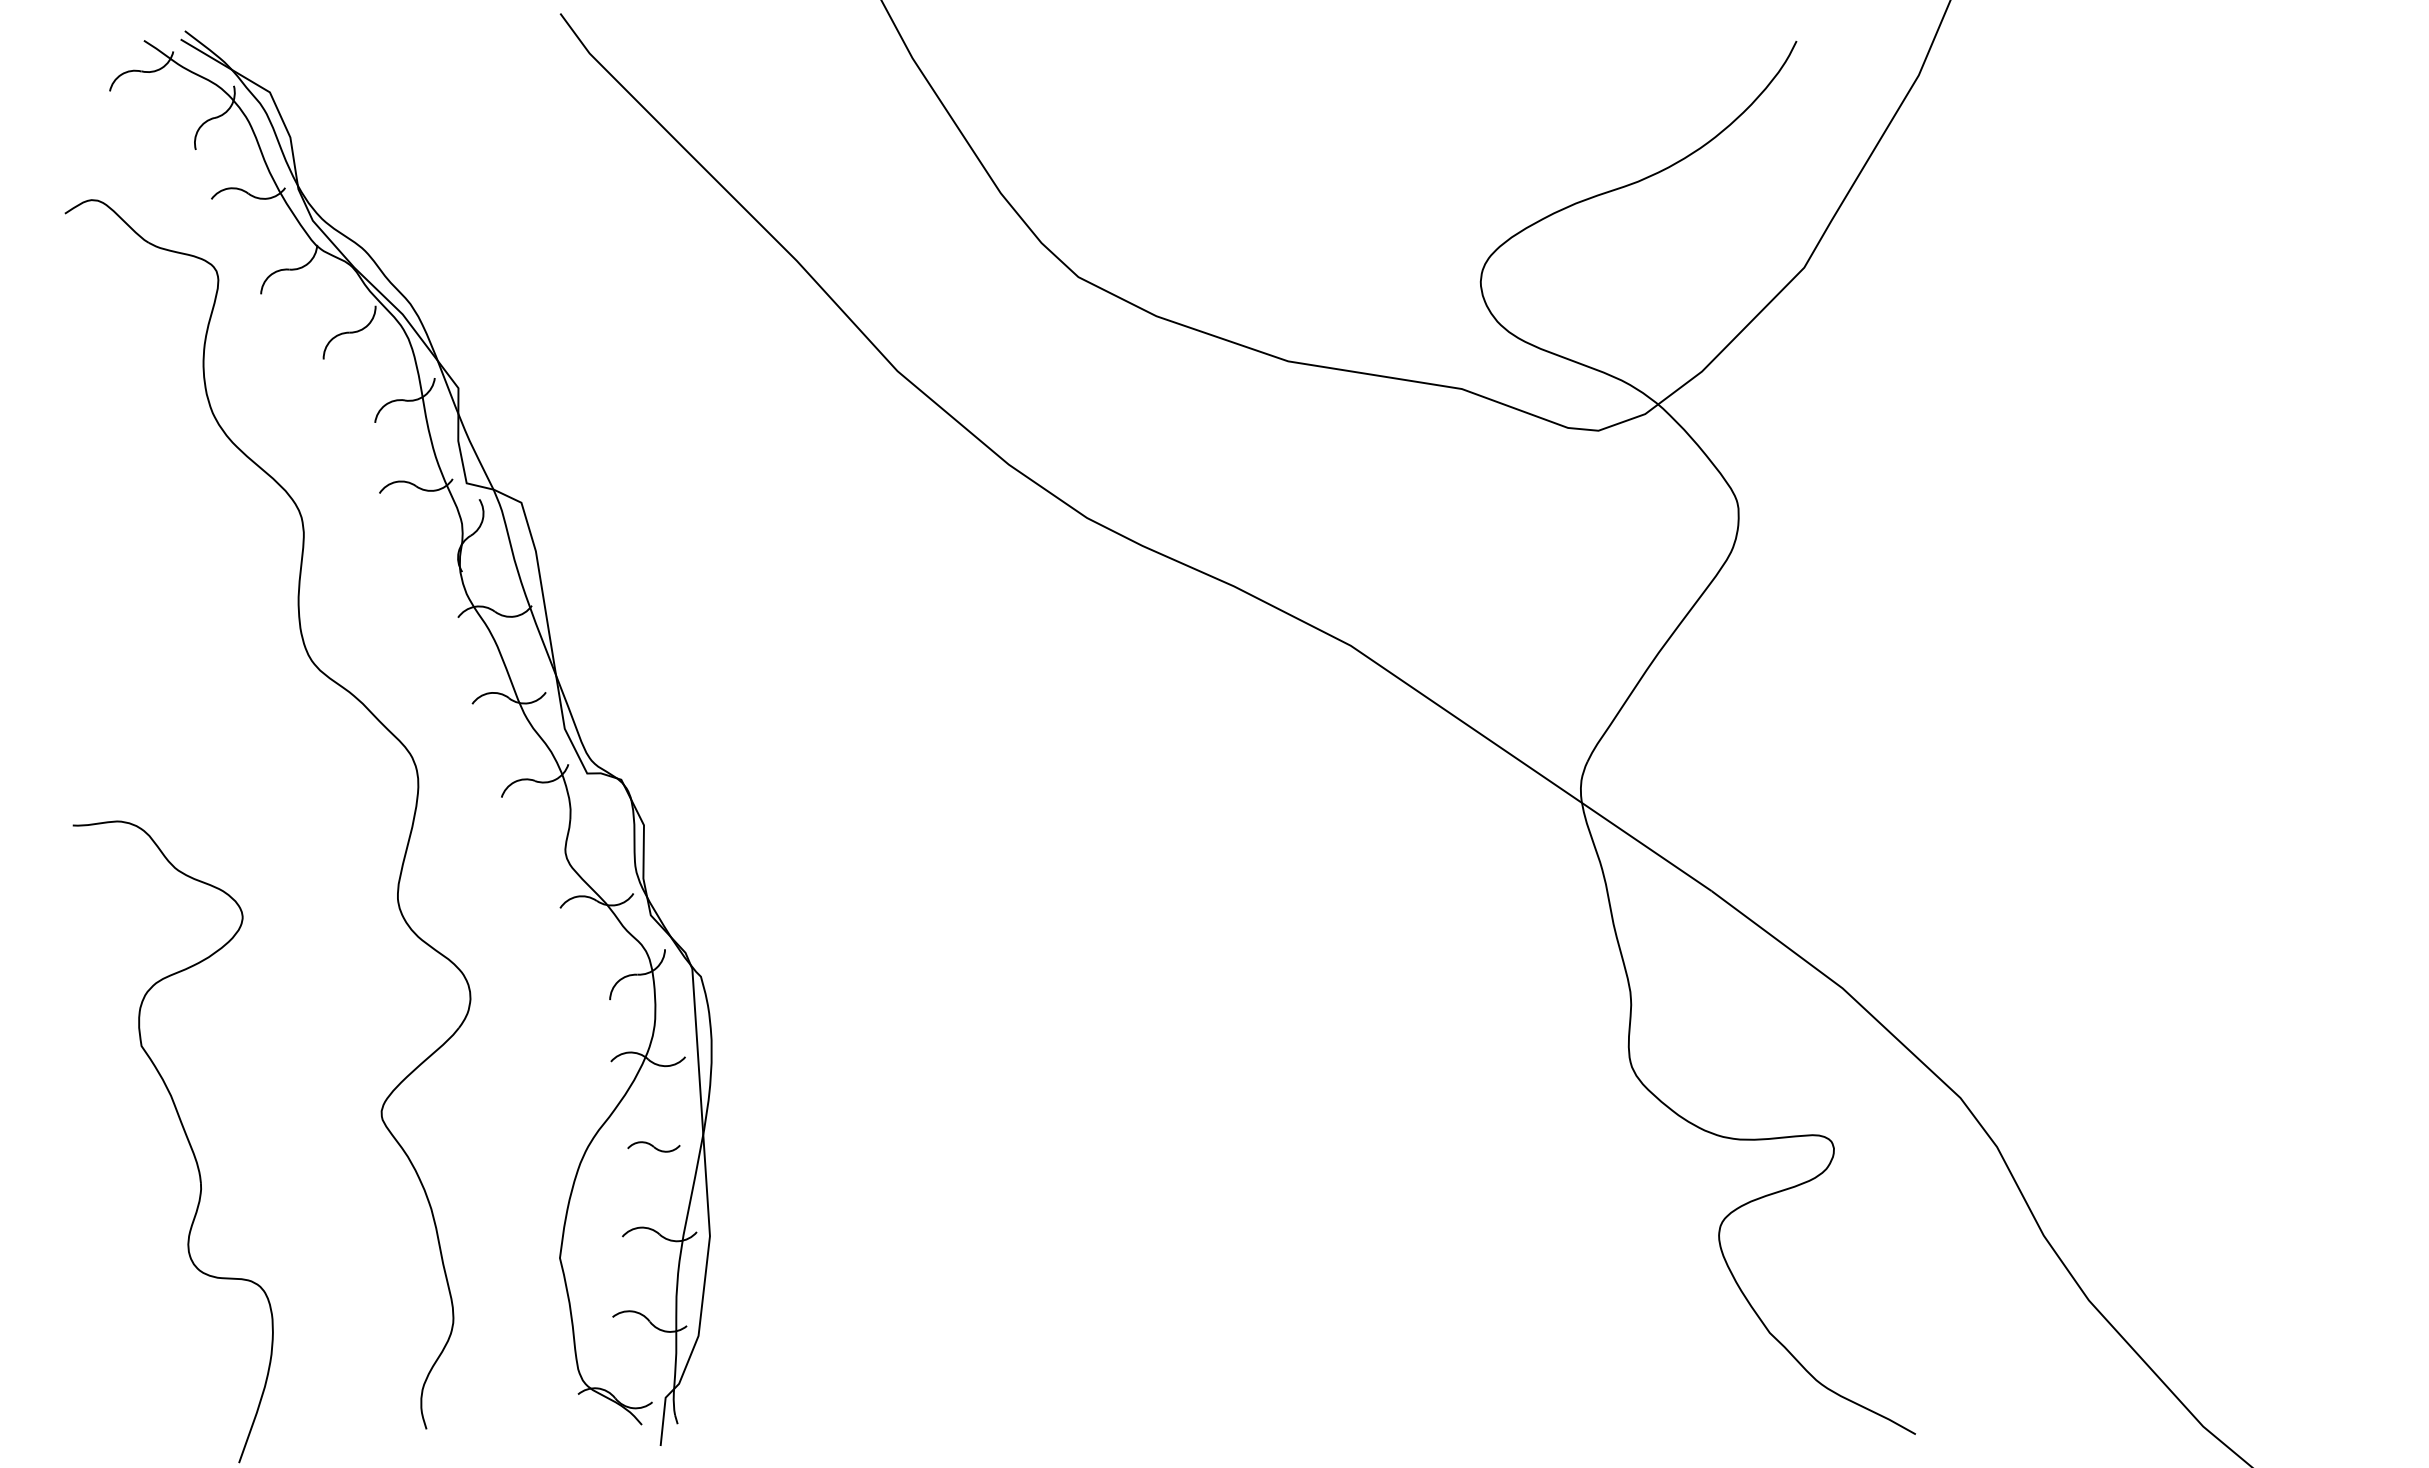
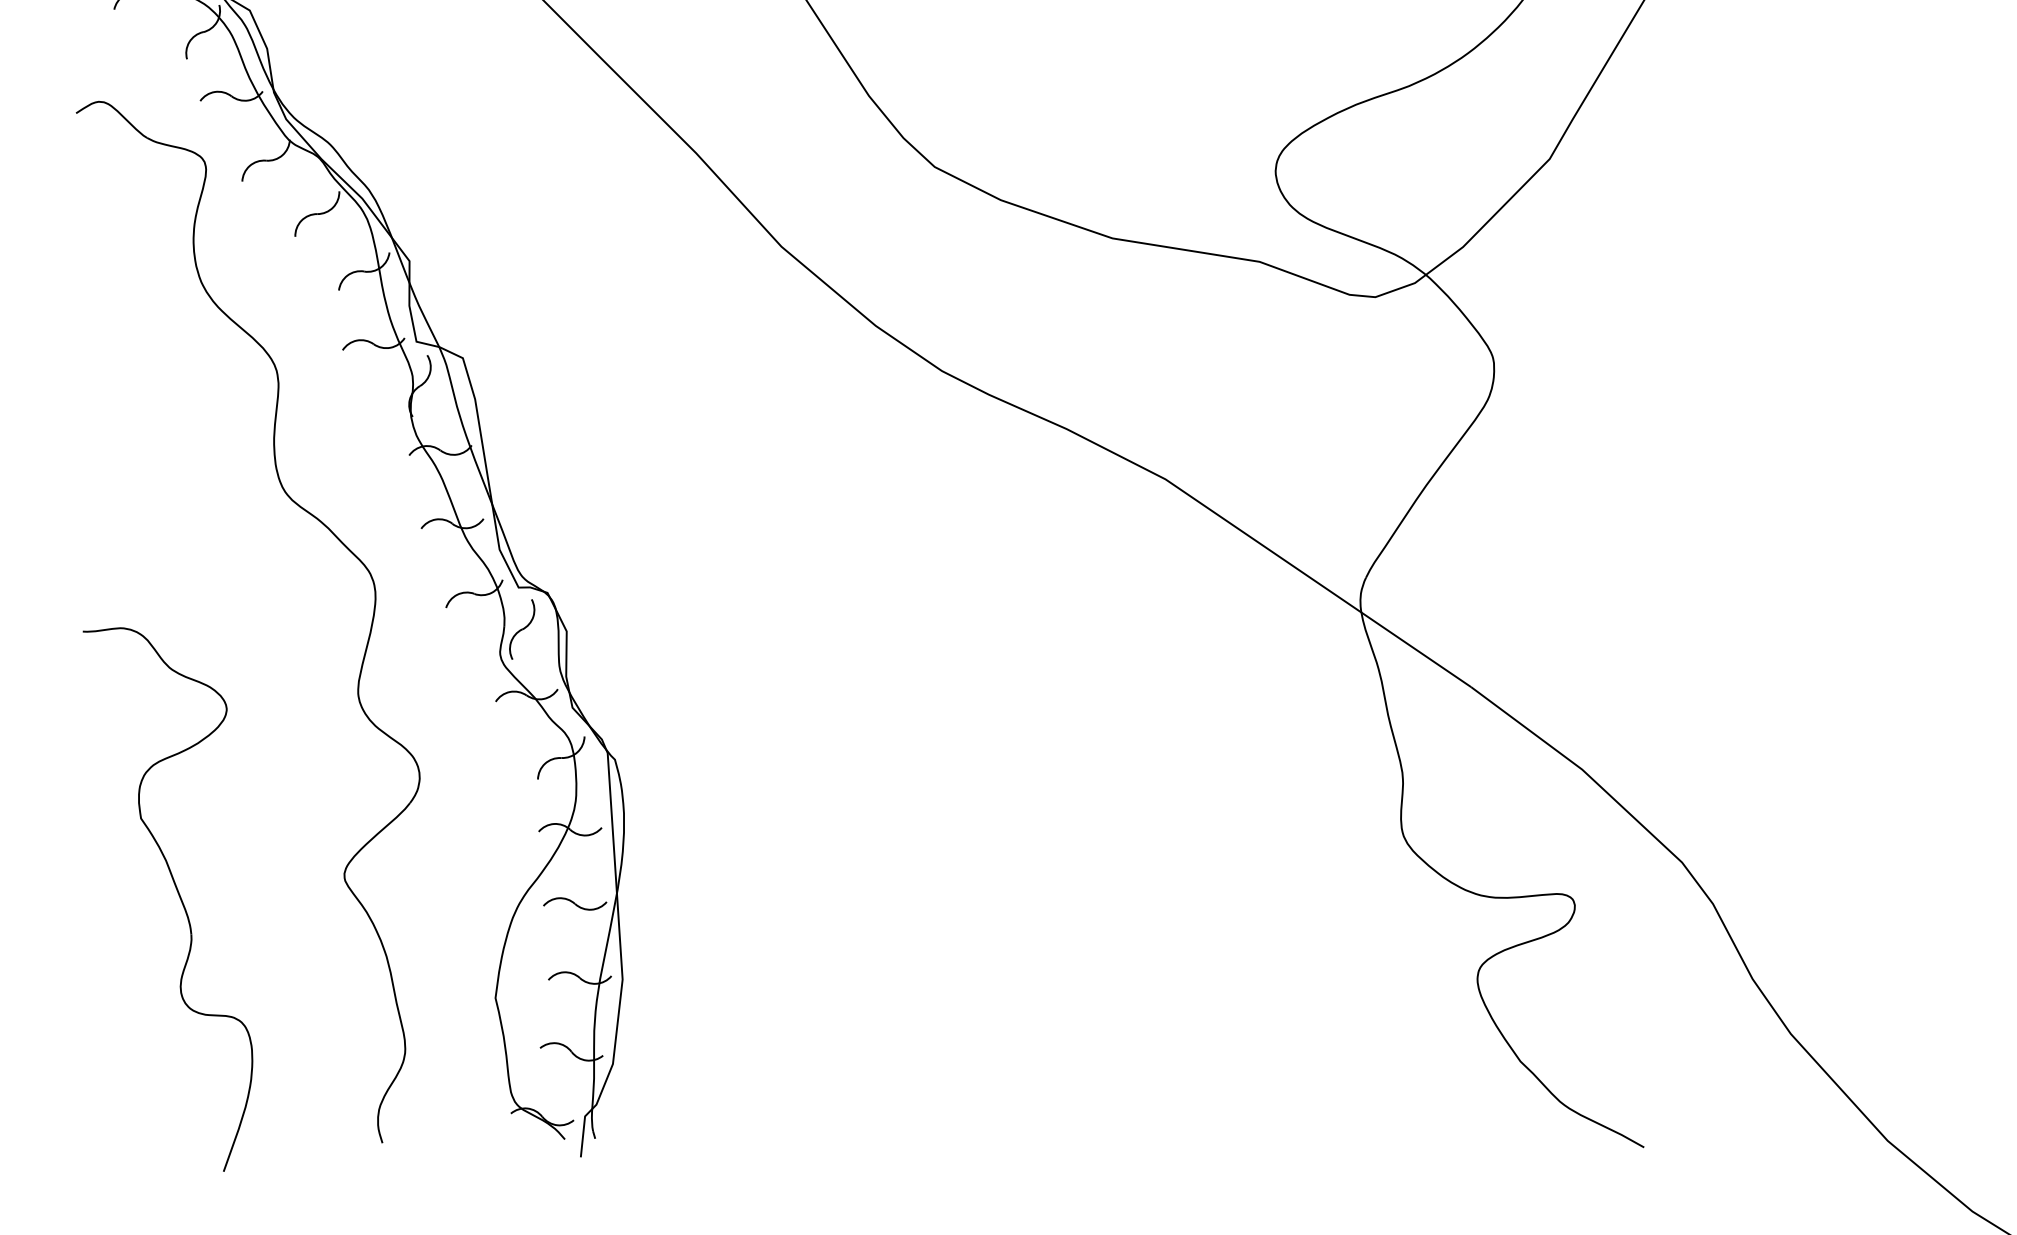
part: (591, 822) -> (522, 629), added
part: (653, 1146) -> (574, 903), size x1.43

